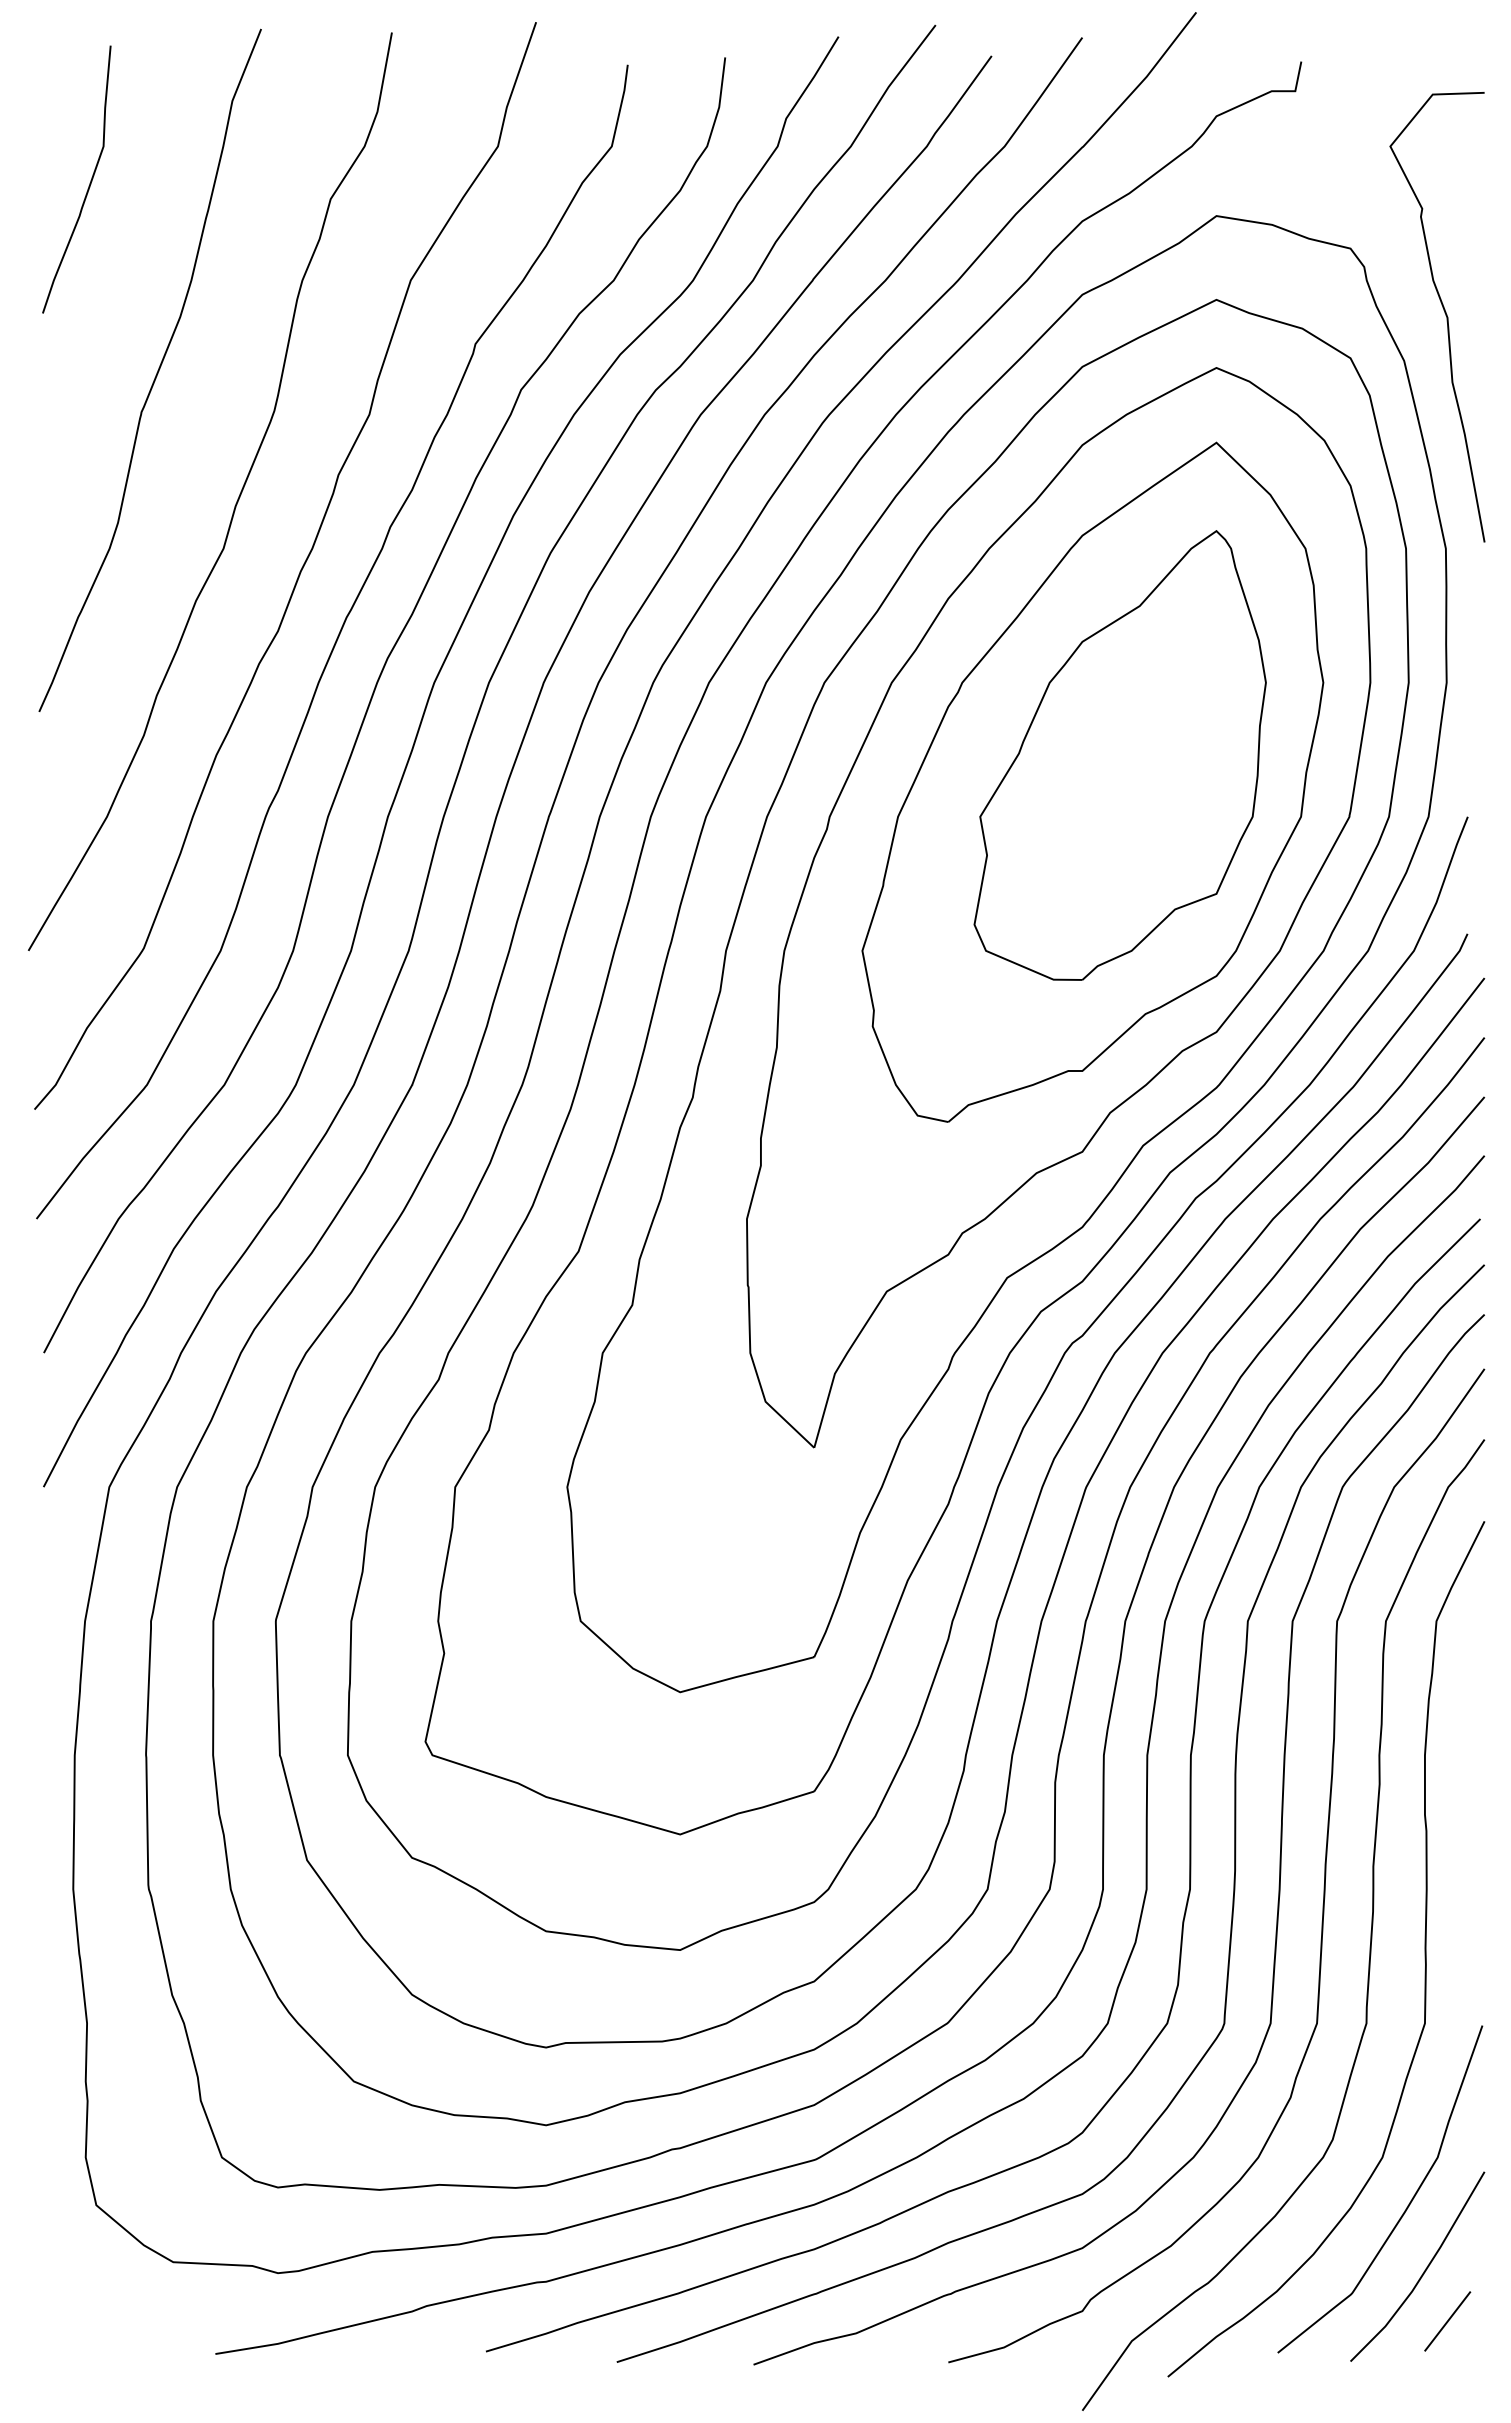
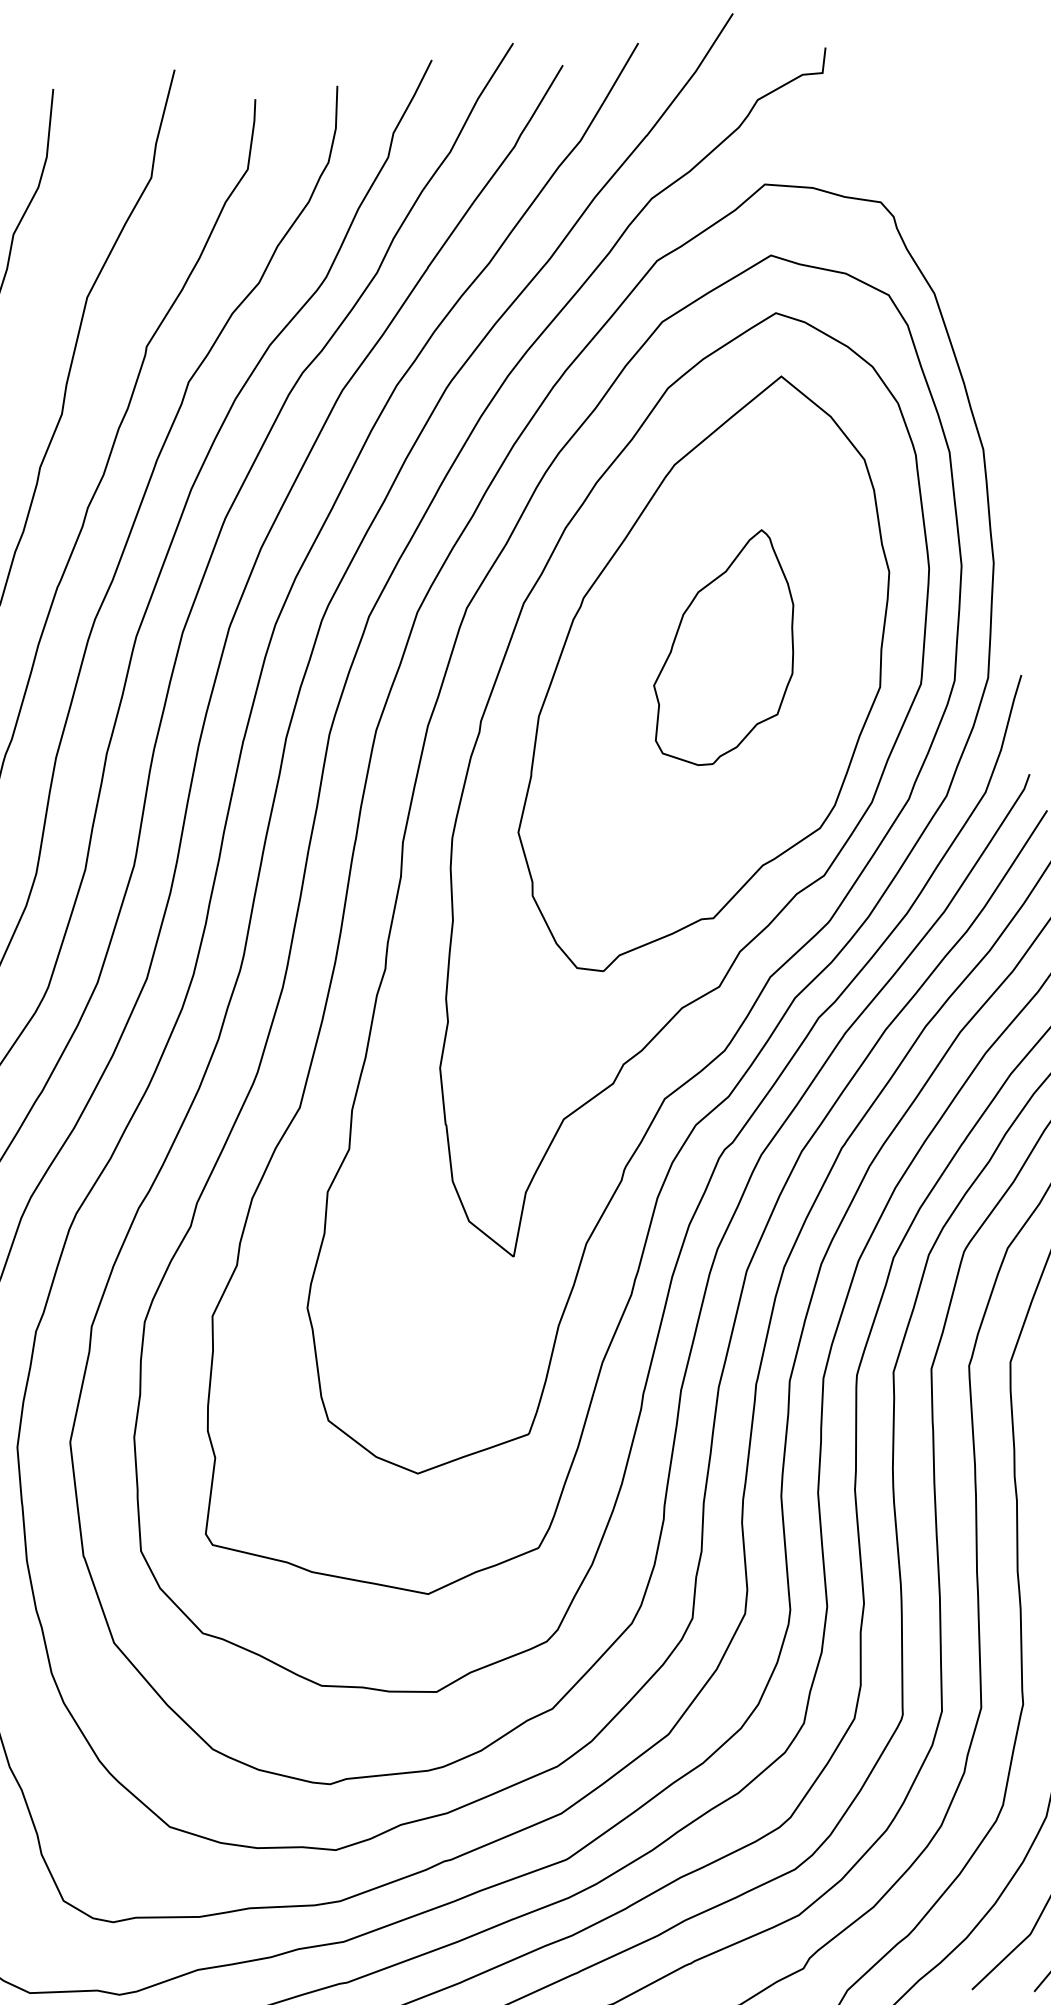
curve: (1444, 313) -> (965, 250), removed
part: (1119, 755) -> (721, 648), size x0.6

